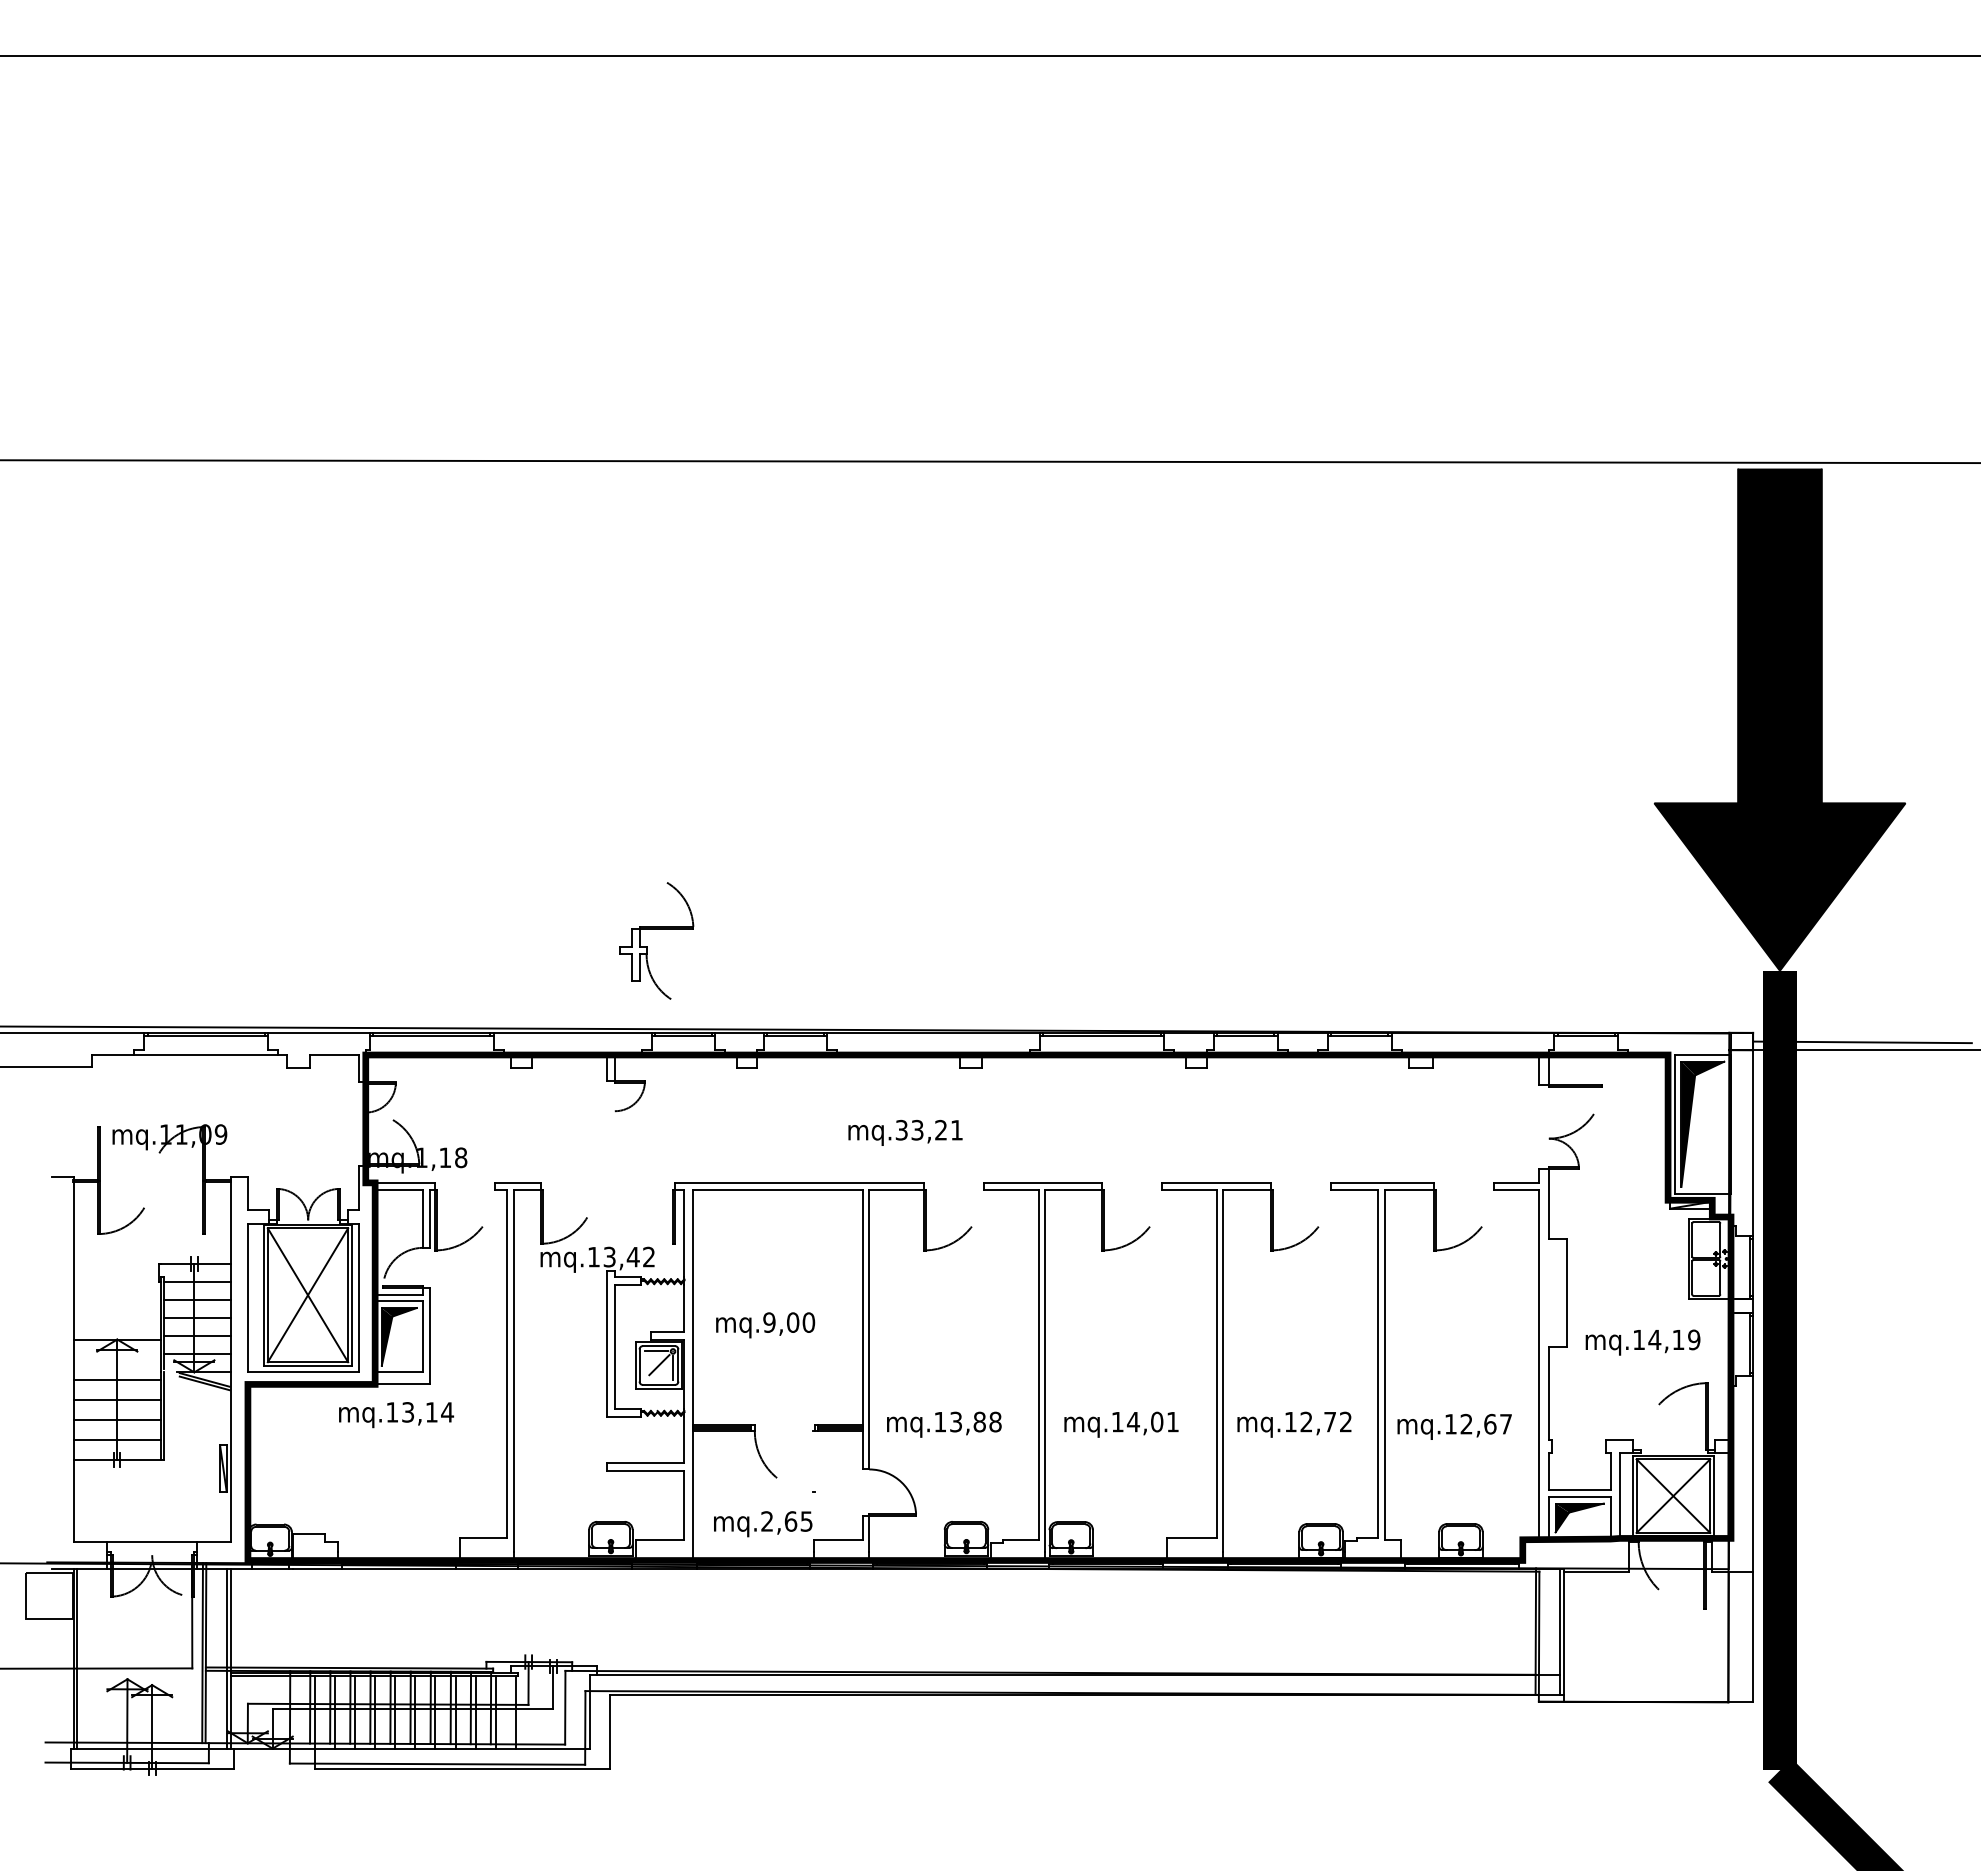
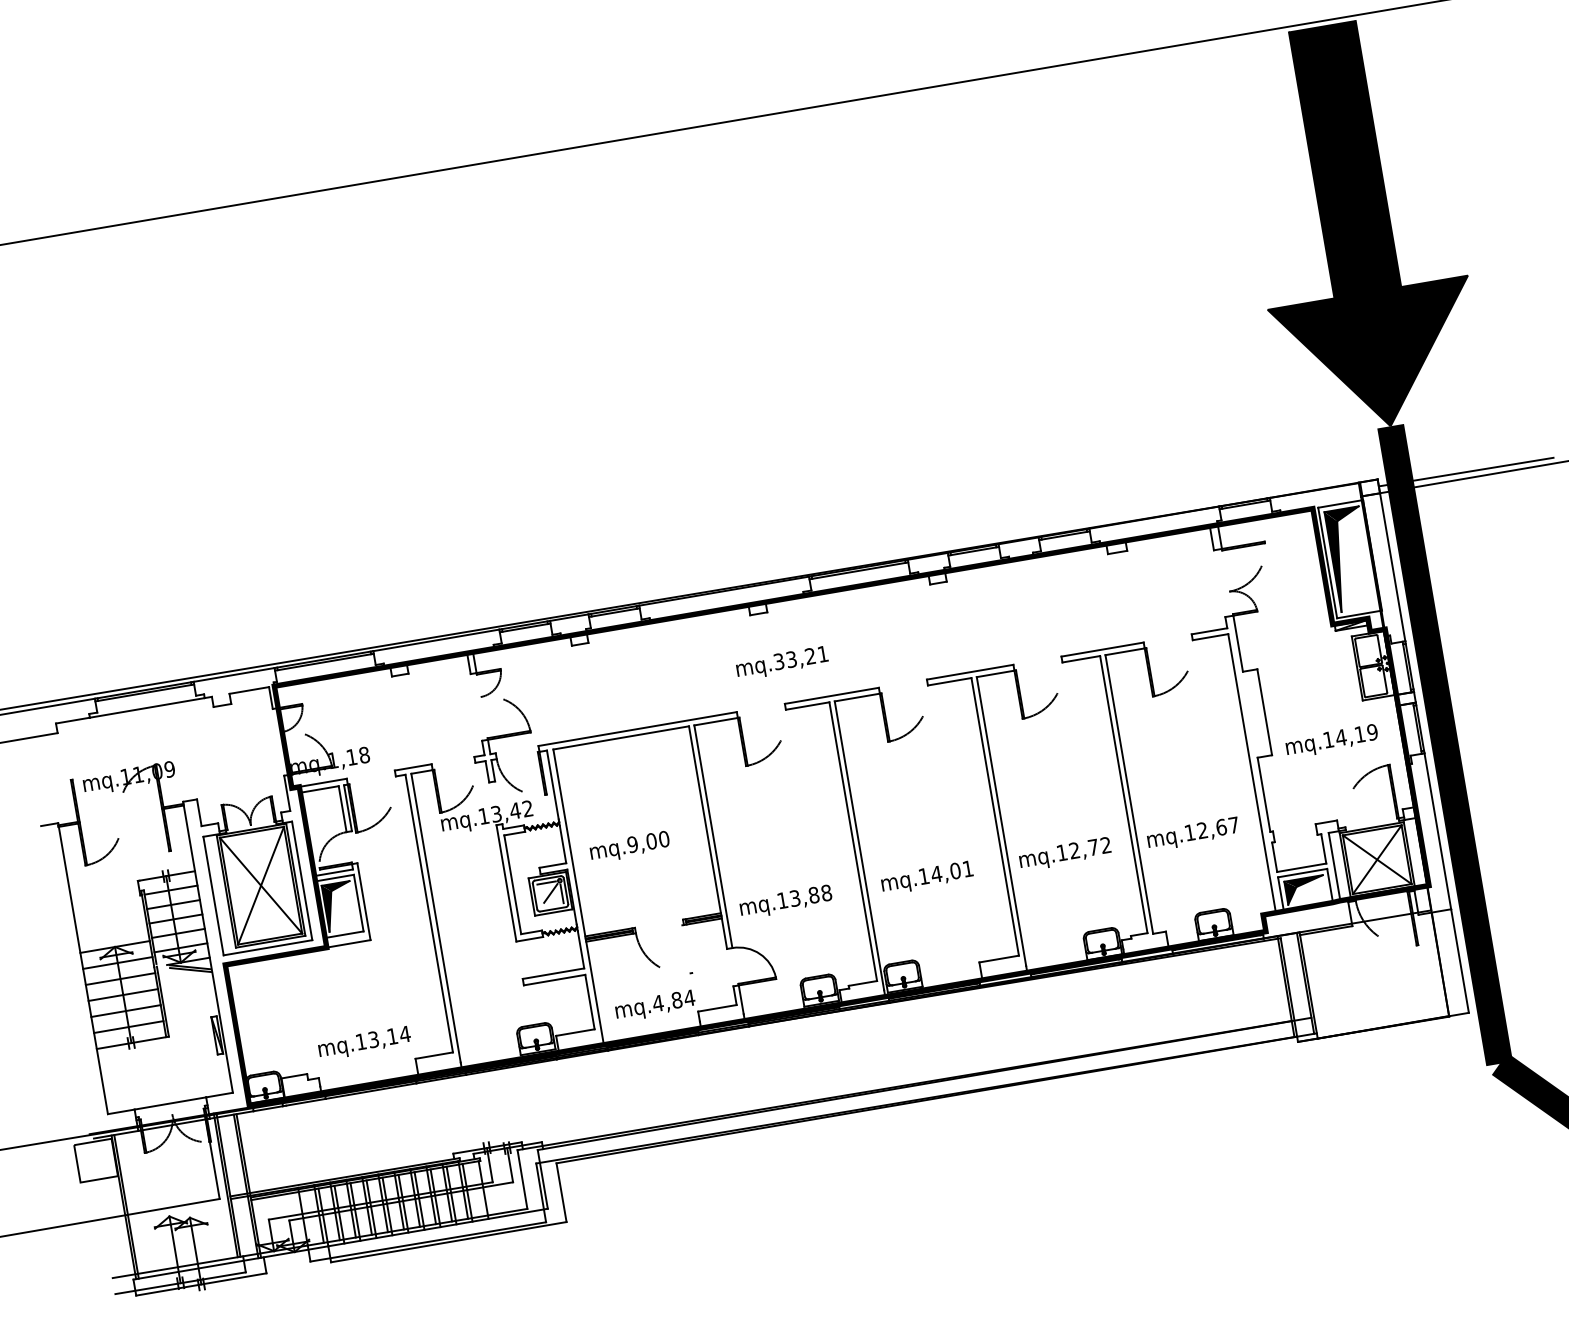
part: (647, 946) -> (496, 752), moved
text: (905, 1132) -> (782, 662), moved
line: (116, 1359) -> (117, 962), added
text: (396, 1415) -> (364, 1043), moved
text: (786, 1521) -> (673, 1000), mq.2,65 -> mq.4,84

